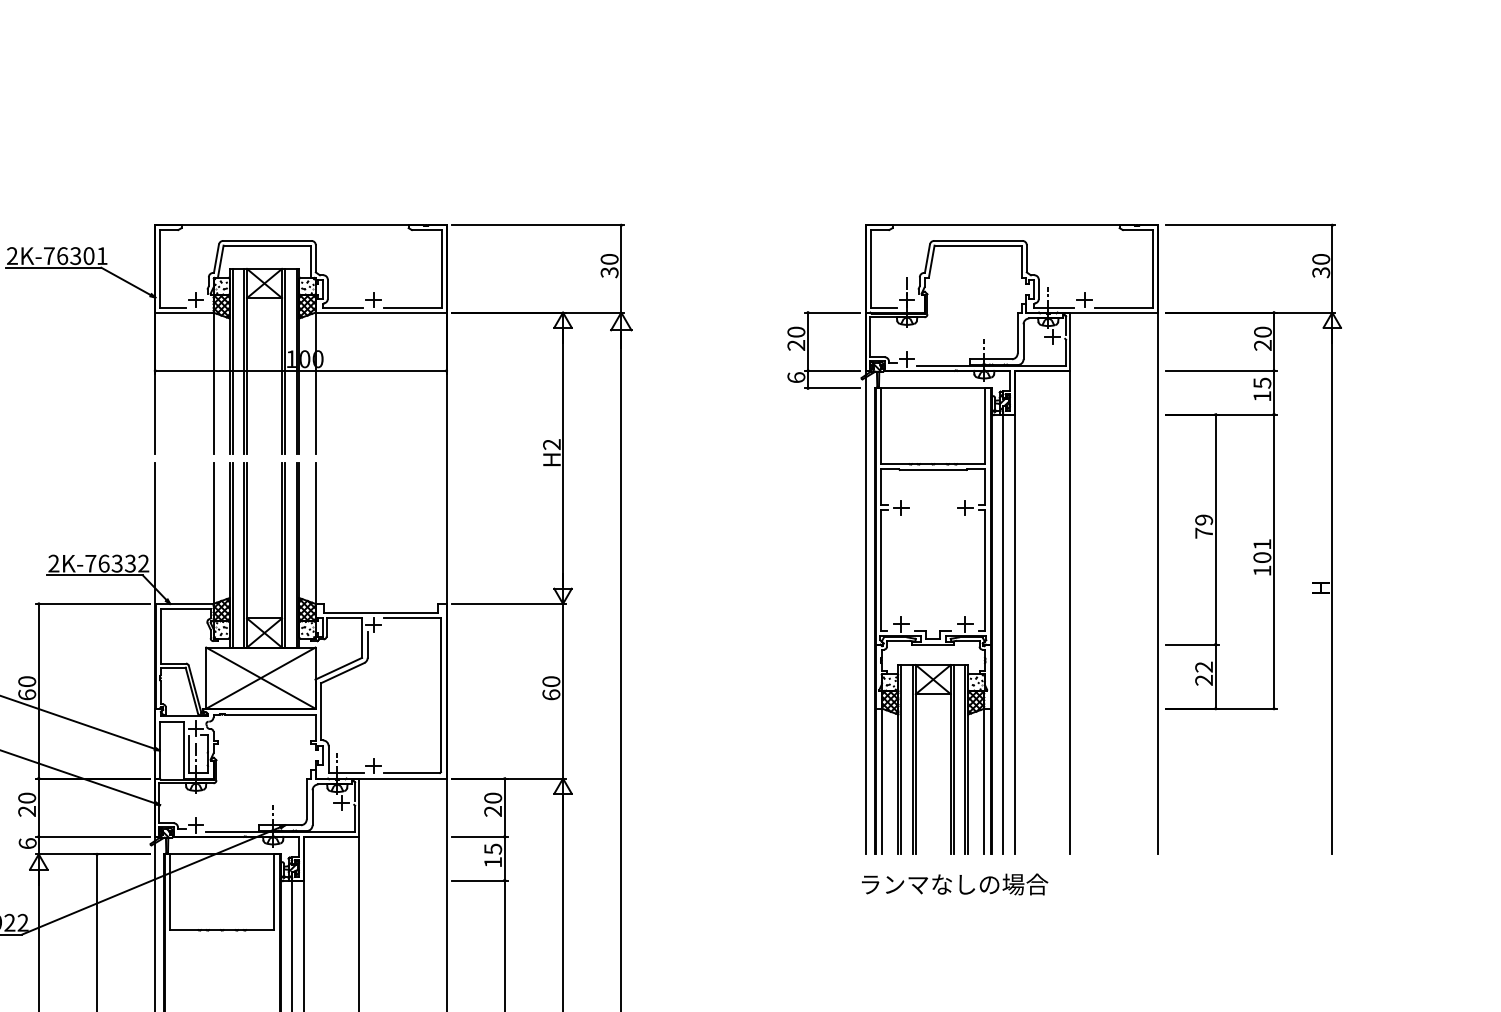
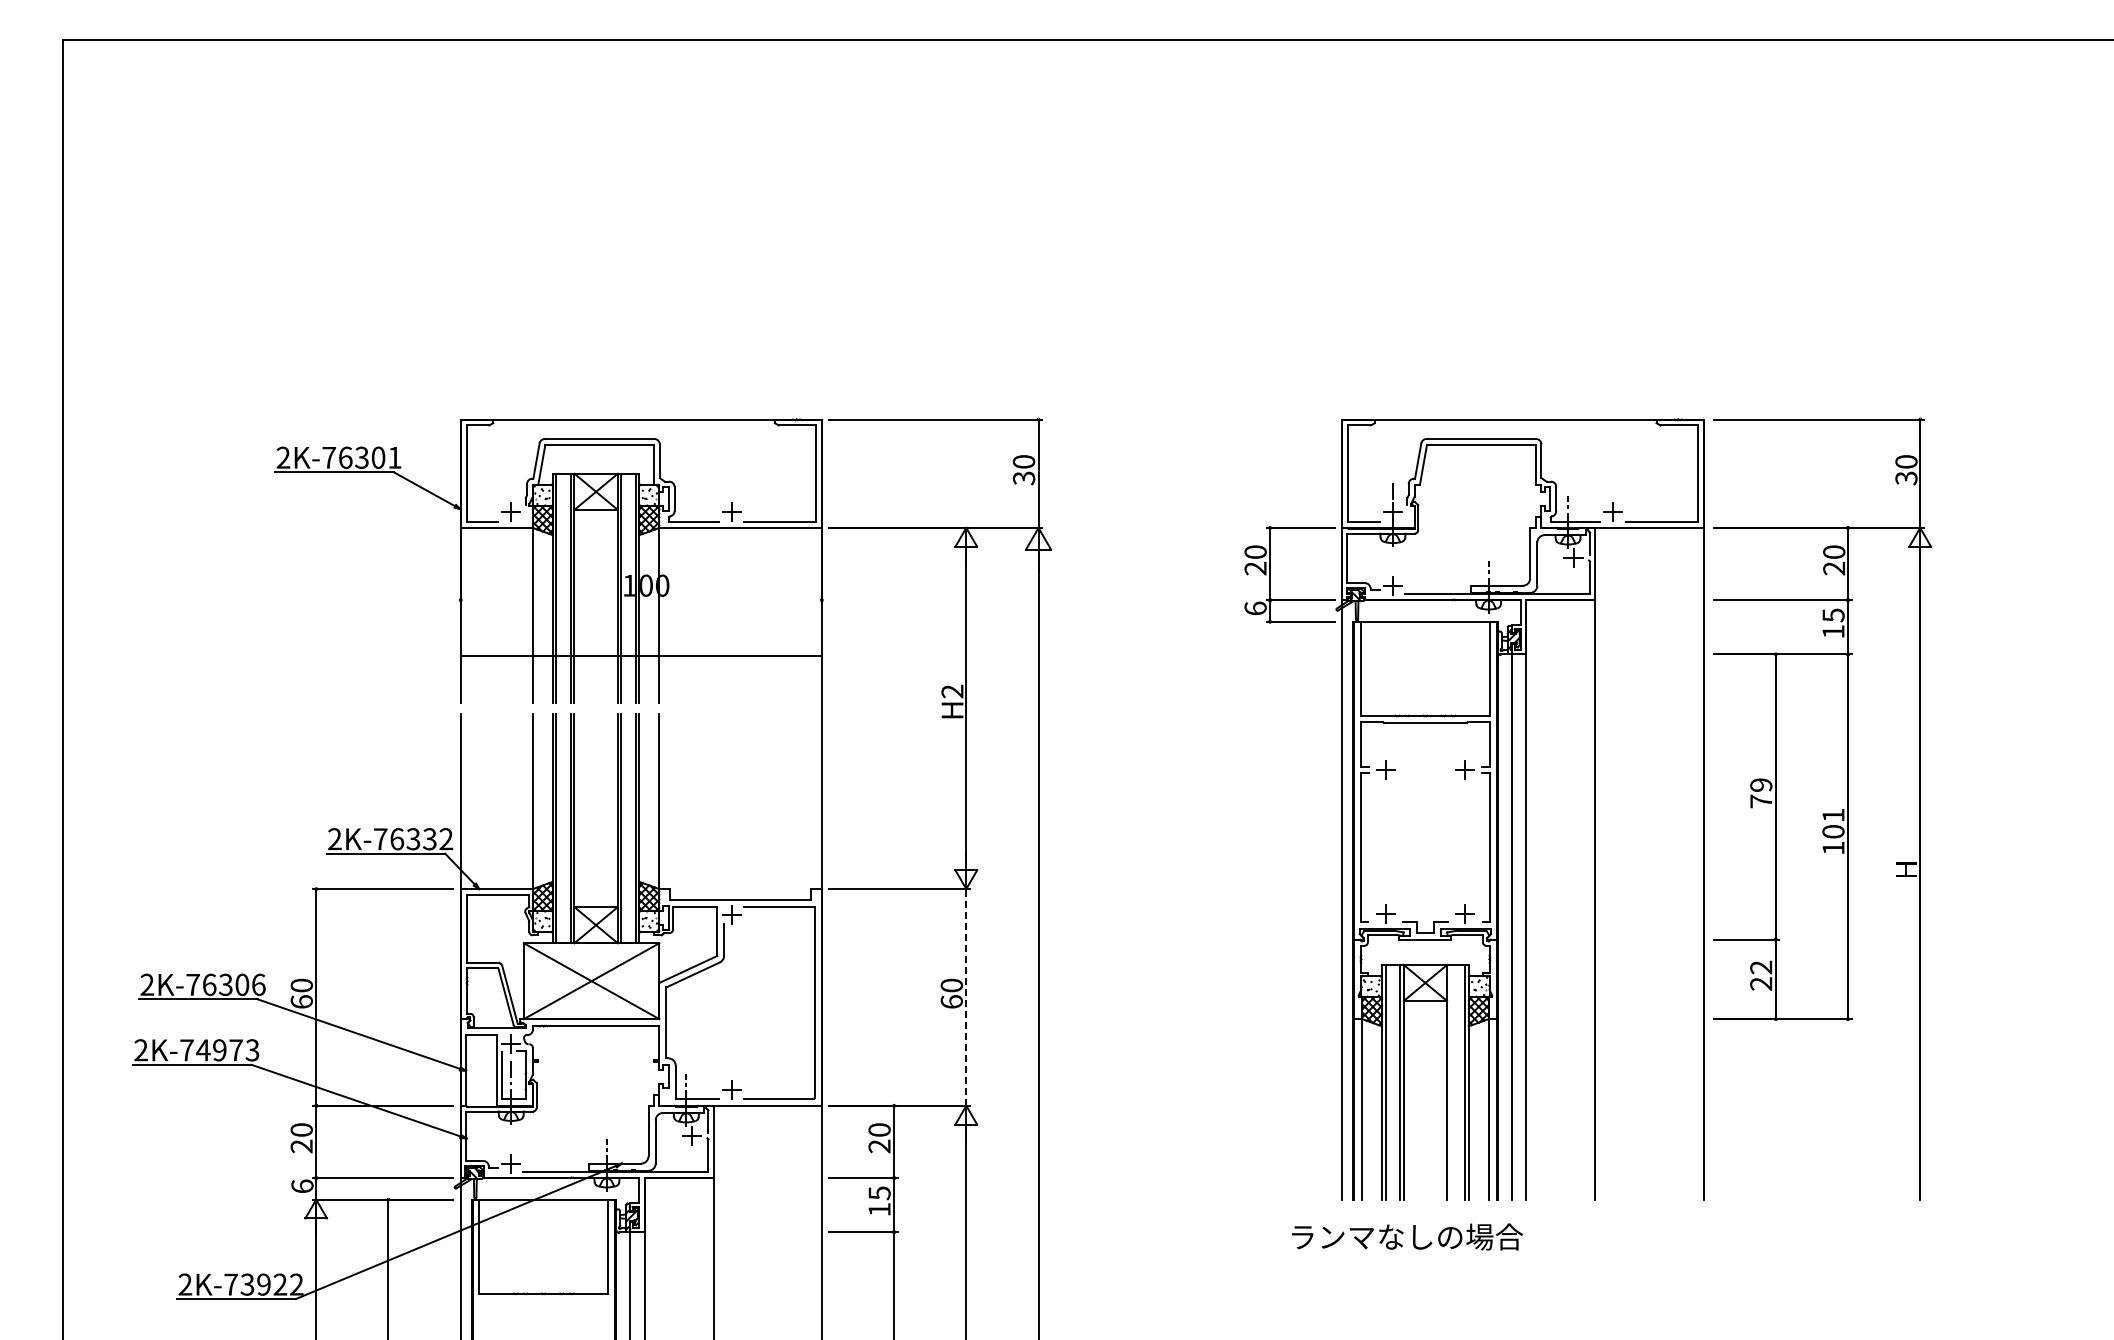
line: (300, 371) -> (640, 656), moved
line: (563, 690) -> (966, 996), solid -> dashed
line: (953, 759) -> (1450, 1081), removed
text: (955, 884) -> (1407, 1236), moved

